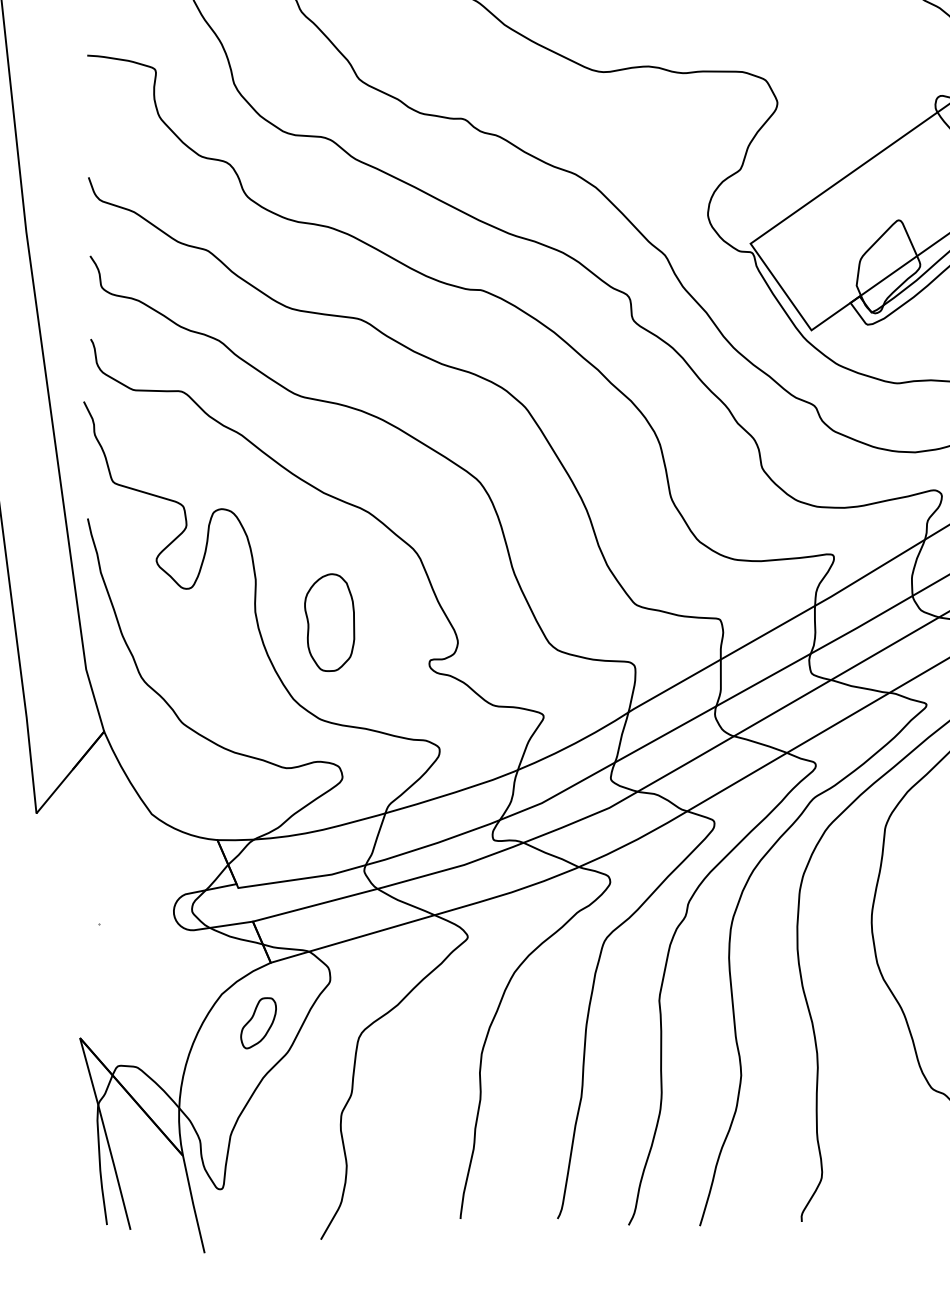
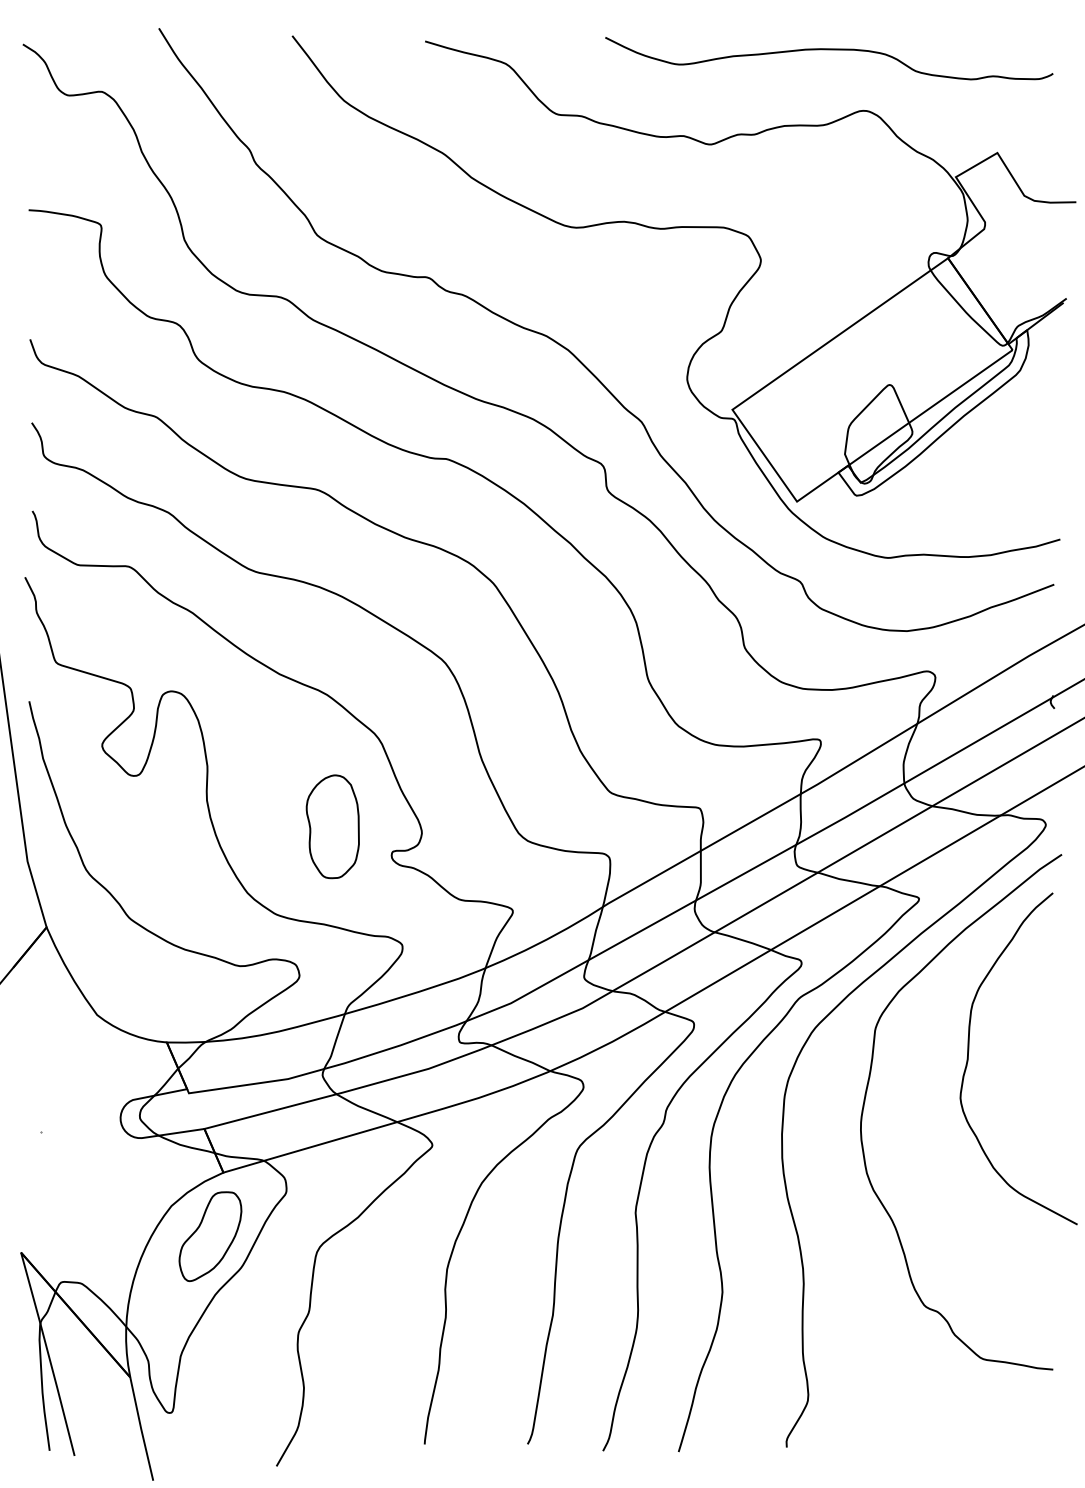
part: (329, 622) -> (332, 826), moved
part: (258, 1022) -> (210, 1236), size x1.67

